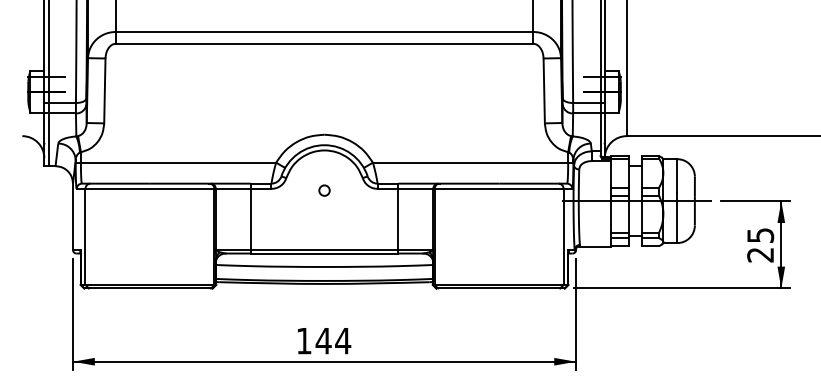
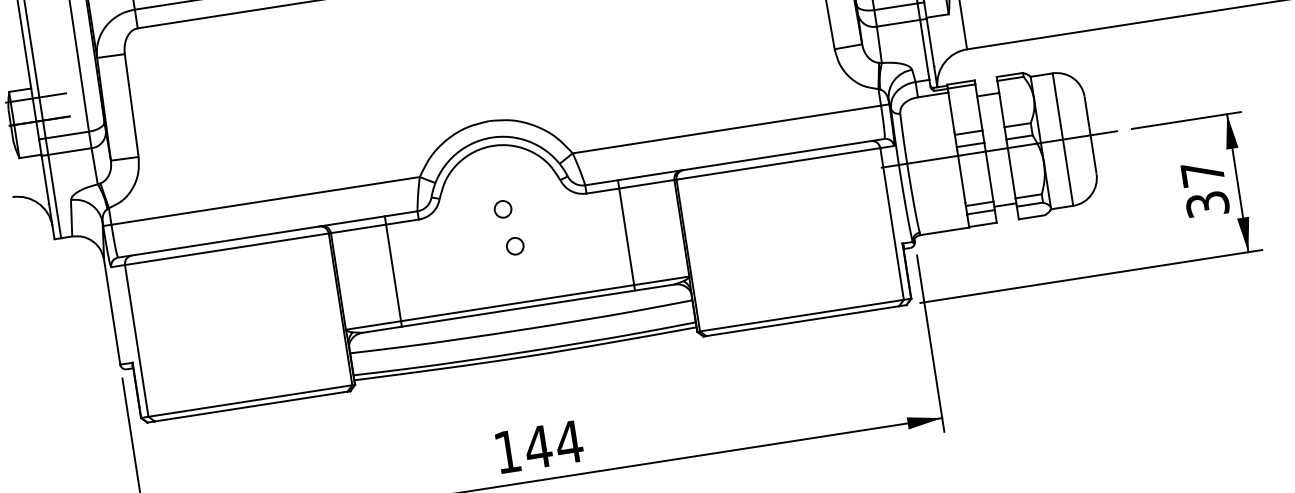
circle: (328, 214) -> (515, 246), added
text: (760, 245) -> (1205, 189), 25 -> 37

